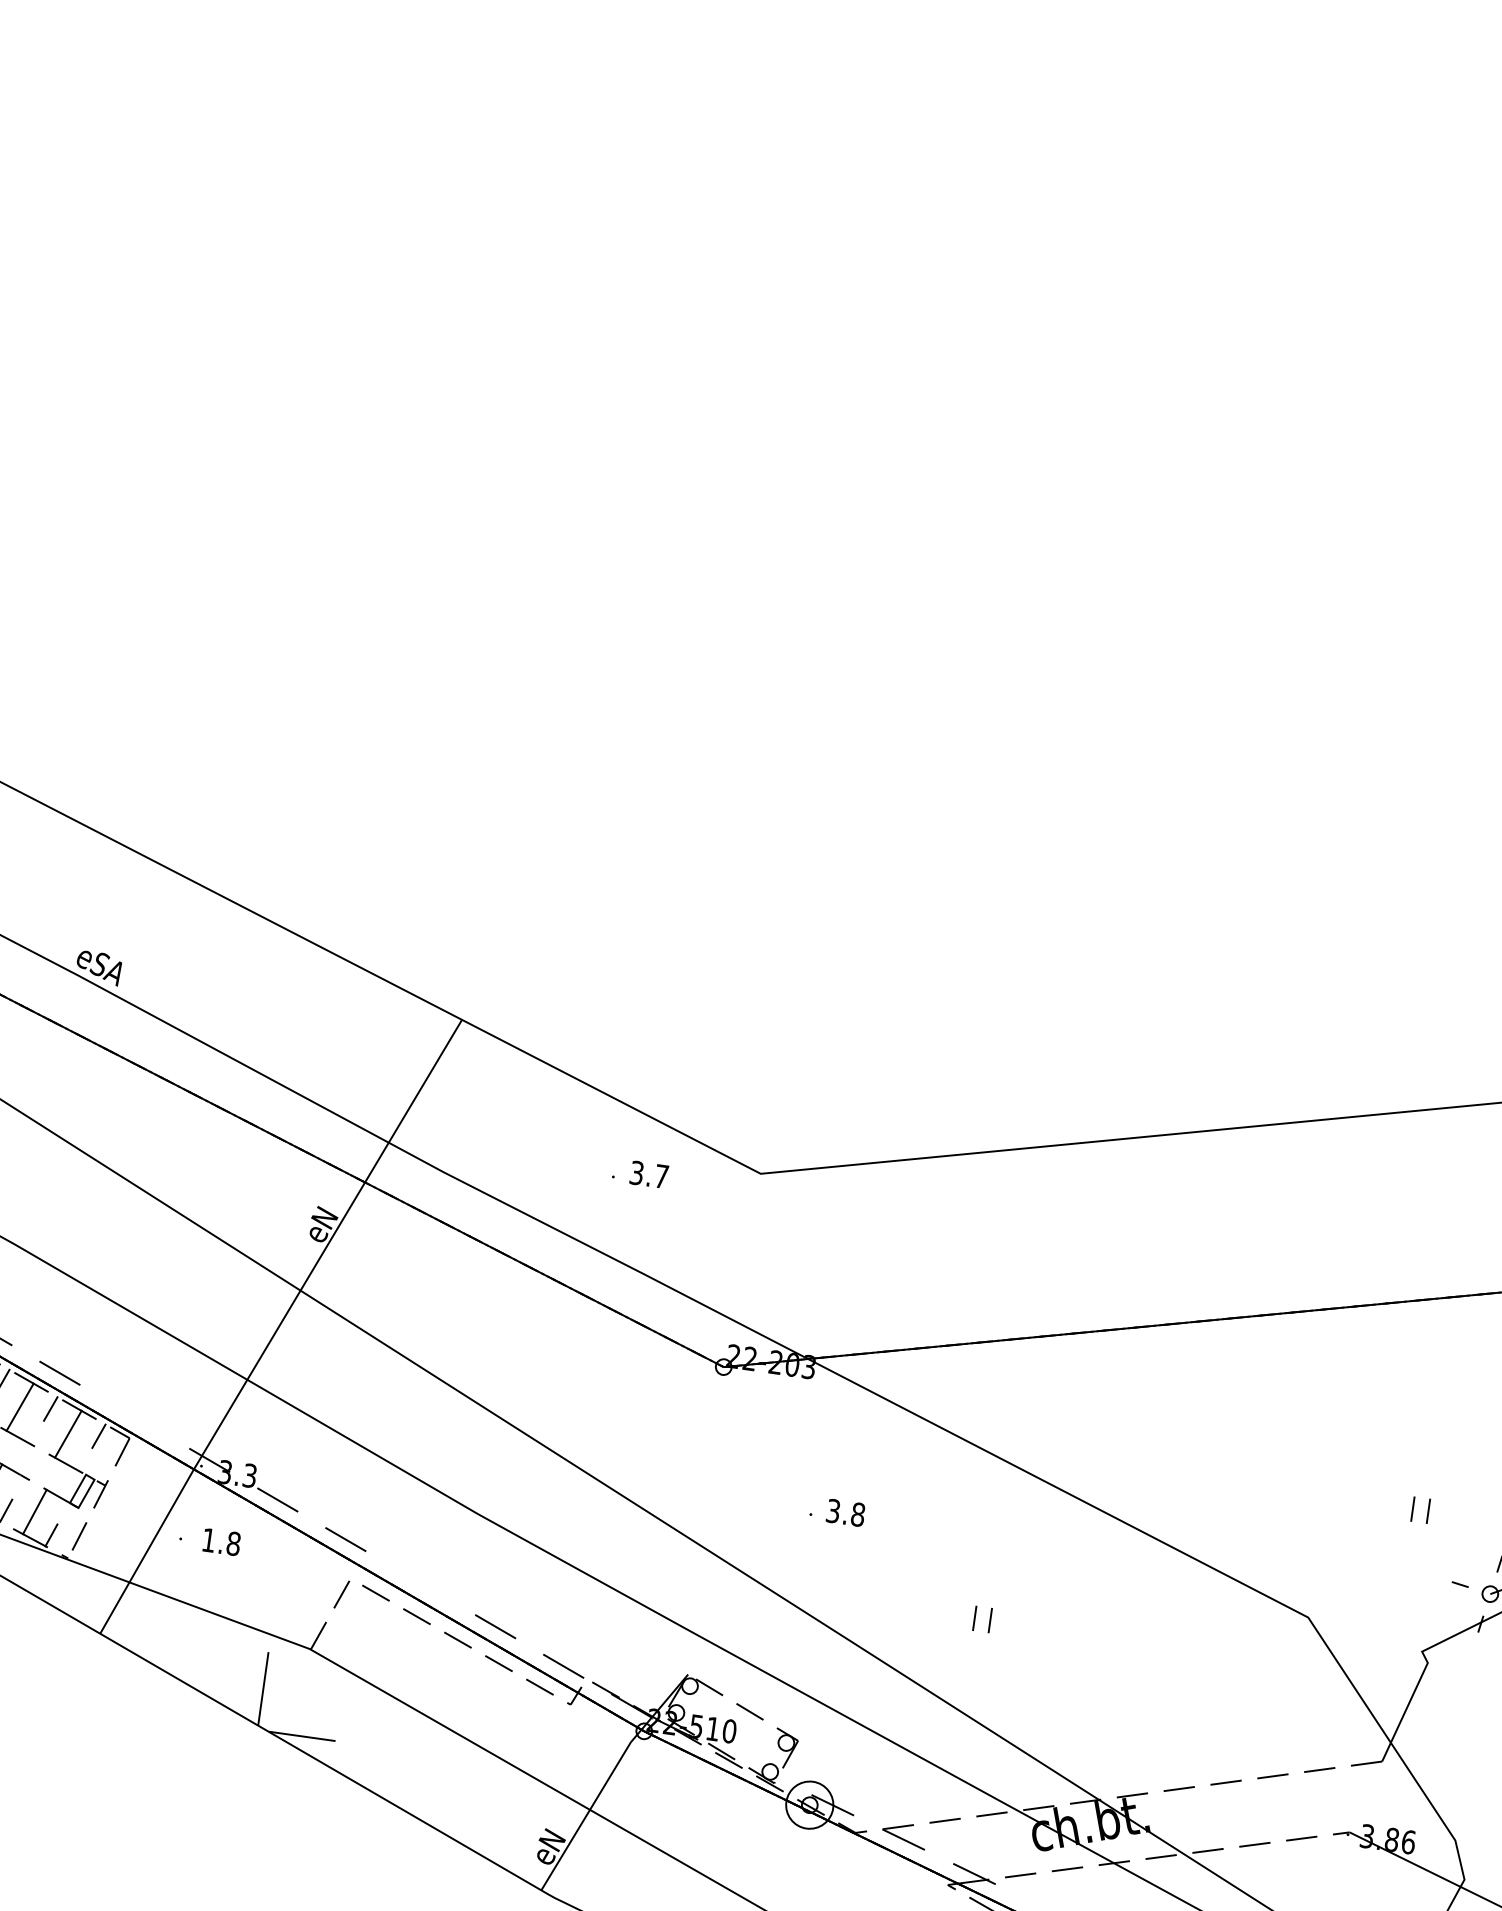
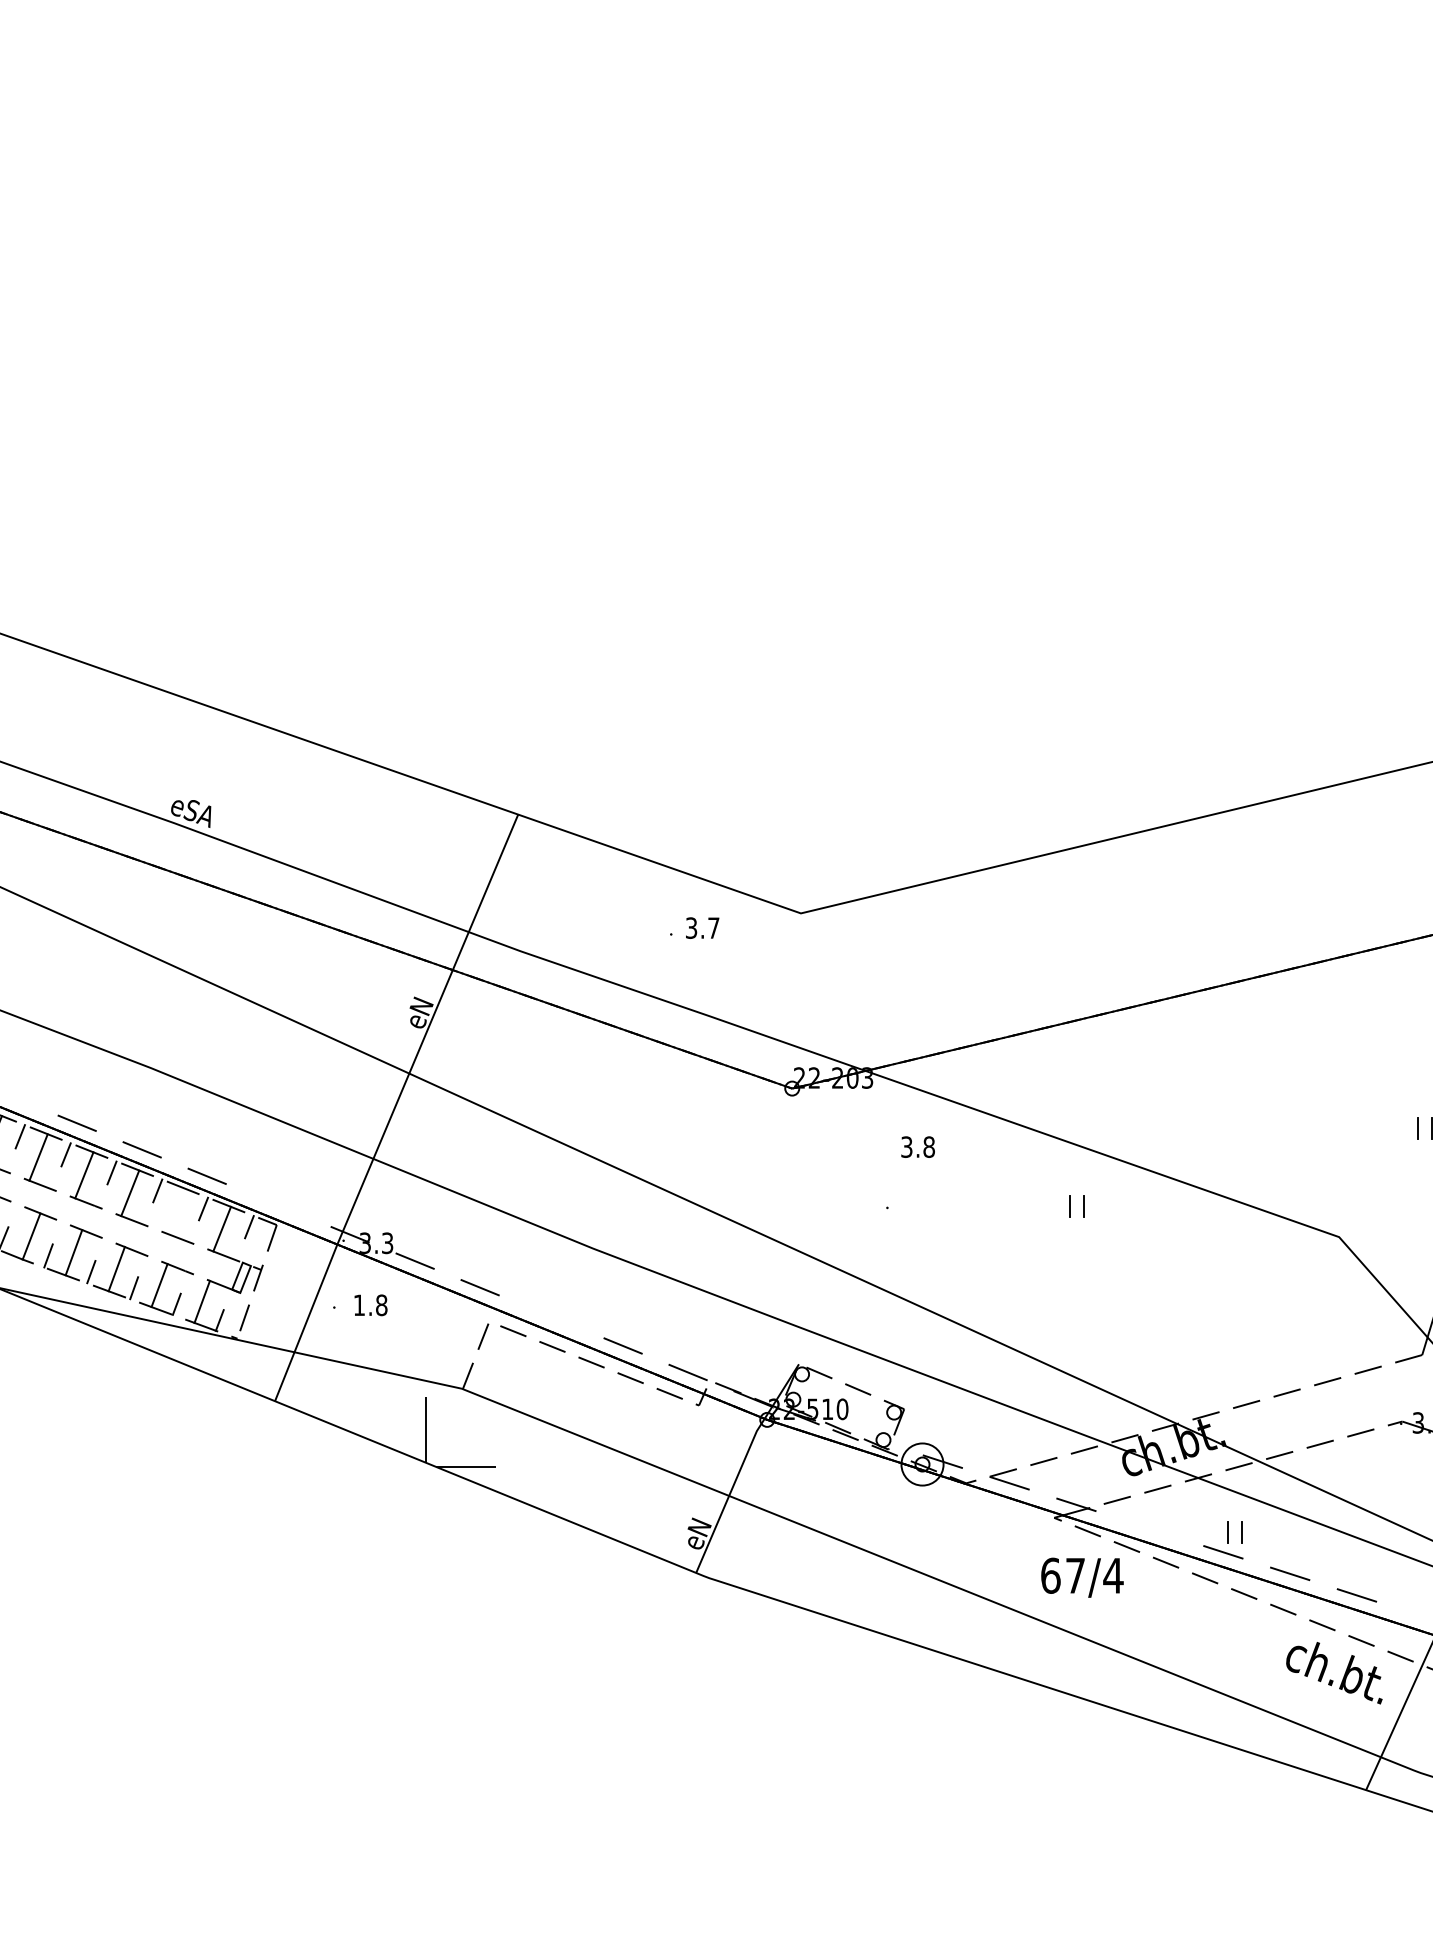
line: (20, 1406) -> (176, 1210), removed
text: (845, 1512) -> (917, 1146), moved
part: (982, 1619) -> (1076, 1206), moved

